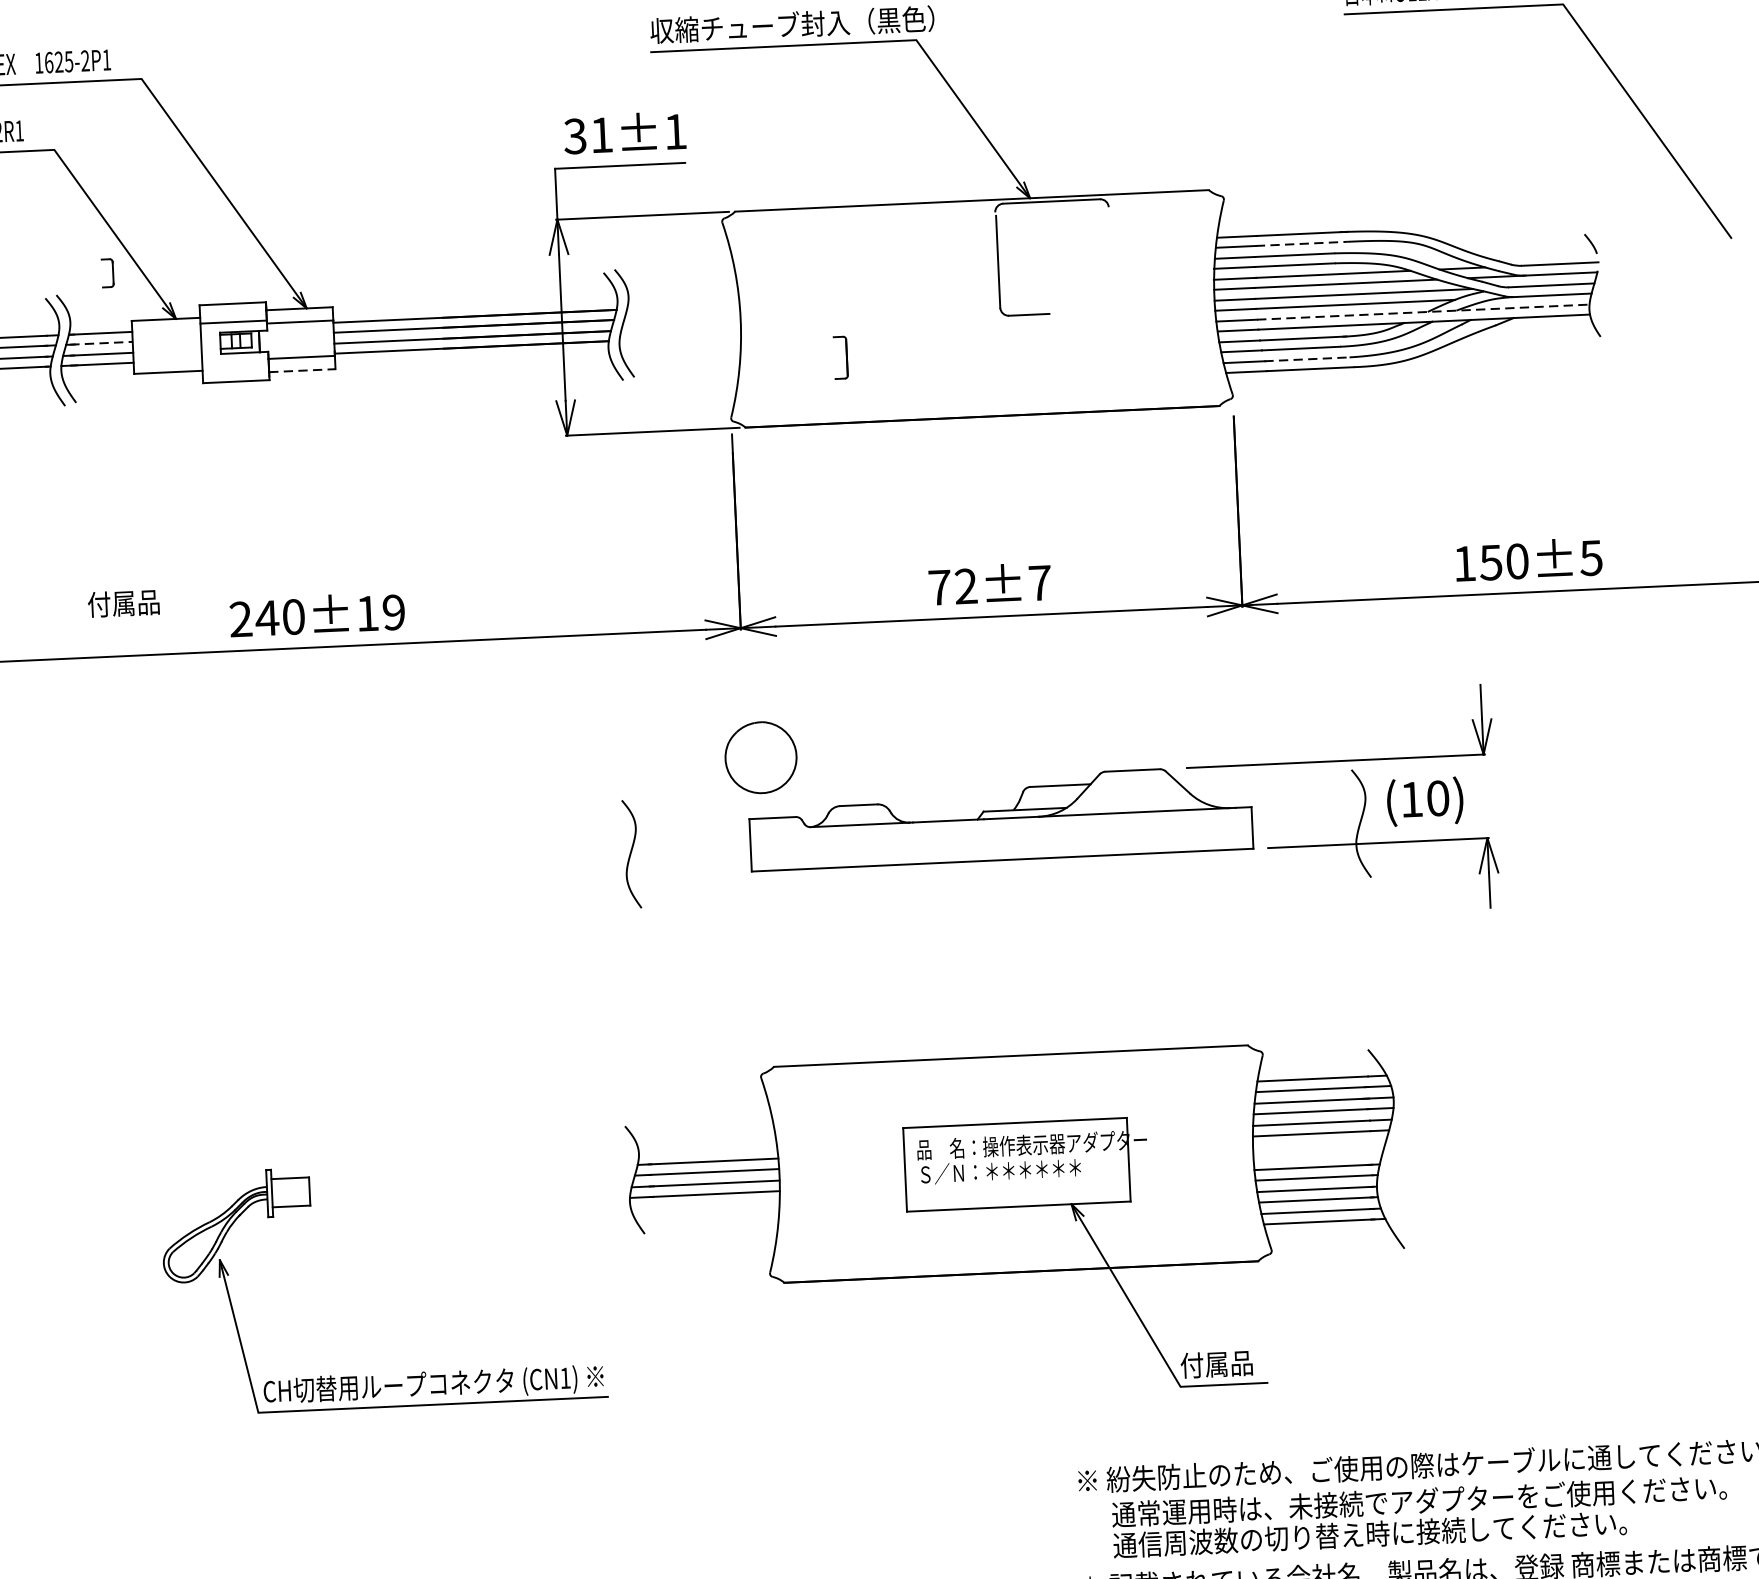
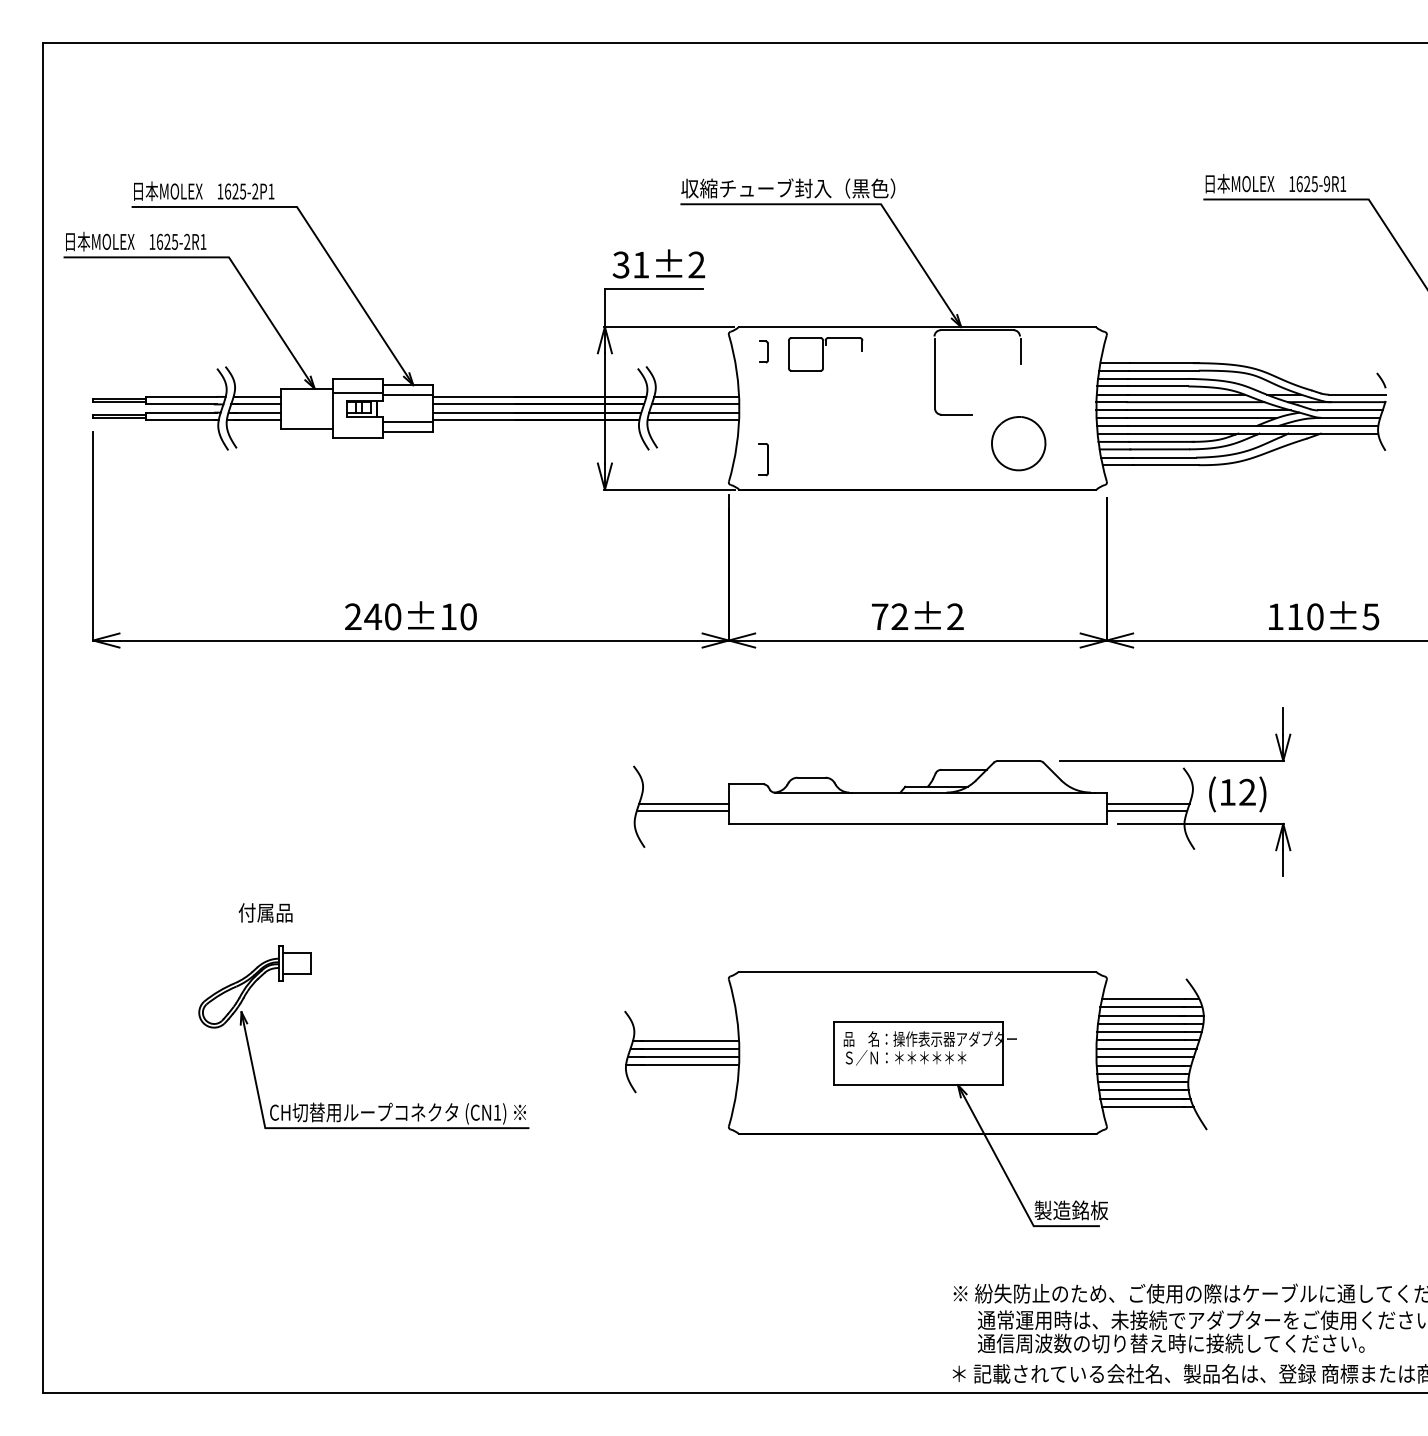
text: (675, 131) -> (696, 264), 31±1 -> 31±2
line: (1110, 227) -> (1020, 351), added
part: (851, 242) -> (825, 354), added
line: (1302, 243) -> (1164, 370), dashed -> solid
part: (107, 272) -> (763, 351), moved
line: (683, 306) -> (696, 396), added
line: (1423, 312) -> (1253, 426), dashed -> solid
line: (682, 317) -> (695, 404), added
line: (681, 327) -> (694, 412), added
line: (680, 338) -> (693, 420), added
line: (101, 343) -> (257, 404), dashed -> solid
part: (840, 357) -> (763, 459), moved
line: (1307, 359) -> (1164, 457), dashed -> solid
line: (303, 370) -> (408, 431), dashed -> solid
text: (1491, 562) -> (1295, 616), 150±5 -> 110±5
text: (1040, 582) -> (955, 616), 72±7 -> 72±2
text: (123, 602) -> (265, 912), moved
text: (393, 611) -> (468, 616), 240±19 -> 240±10
part: (760, 757) -> (1018, 443), moved
text: (1438, 798) -> (1247, 792), (10) -> (12)
line: (1306, 819) -> (1147, 803), added
line: (1305, 829) -> (1146, 811), added
line: (690, 847) -> (683, 803), added
line: (689, 857) -> (682, 811), added
line: (1319, 1145) -> (1146, 1049), added
line: (1317, 1155) -> (1144, 1056), added
text: (1229, 1363) -> (1071, 1210), 付属品 -> 製造銘板
part: (372, 1376) -> (352, 1104), moved

